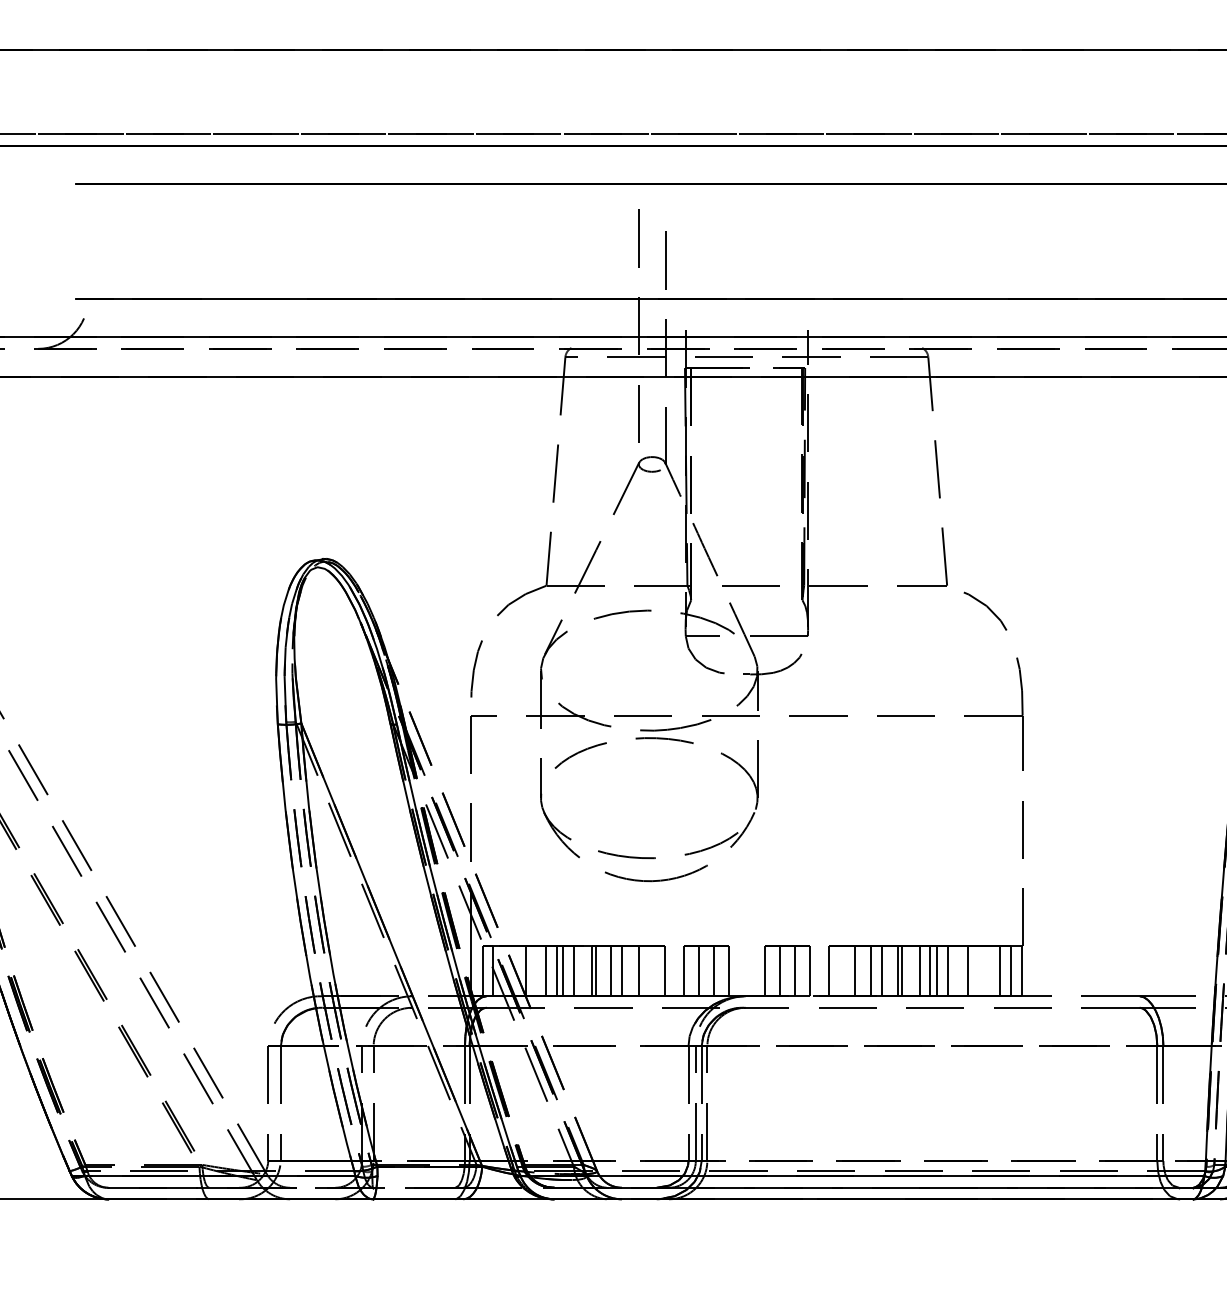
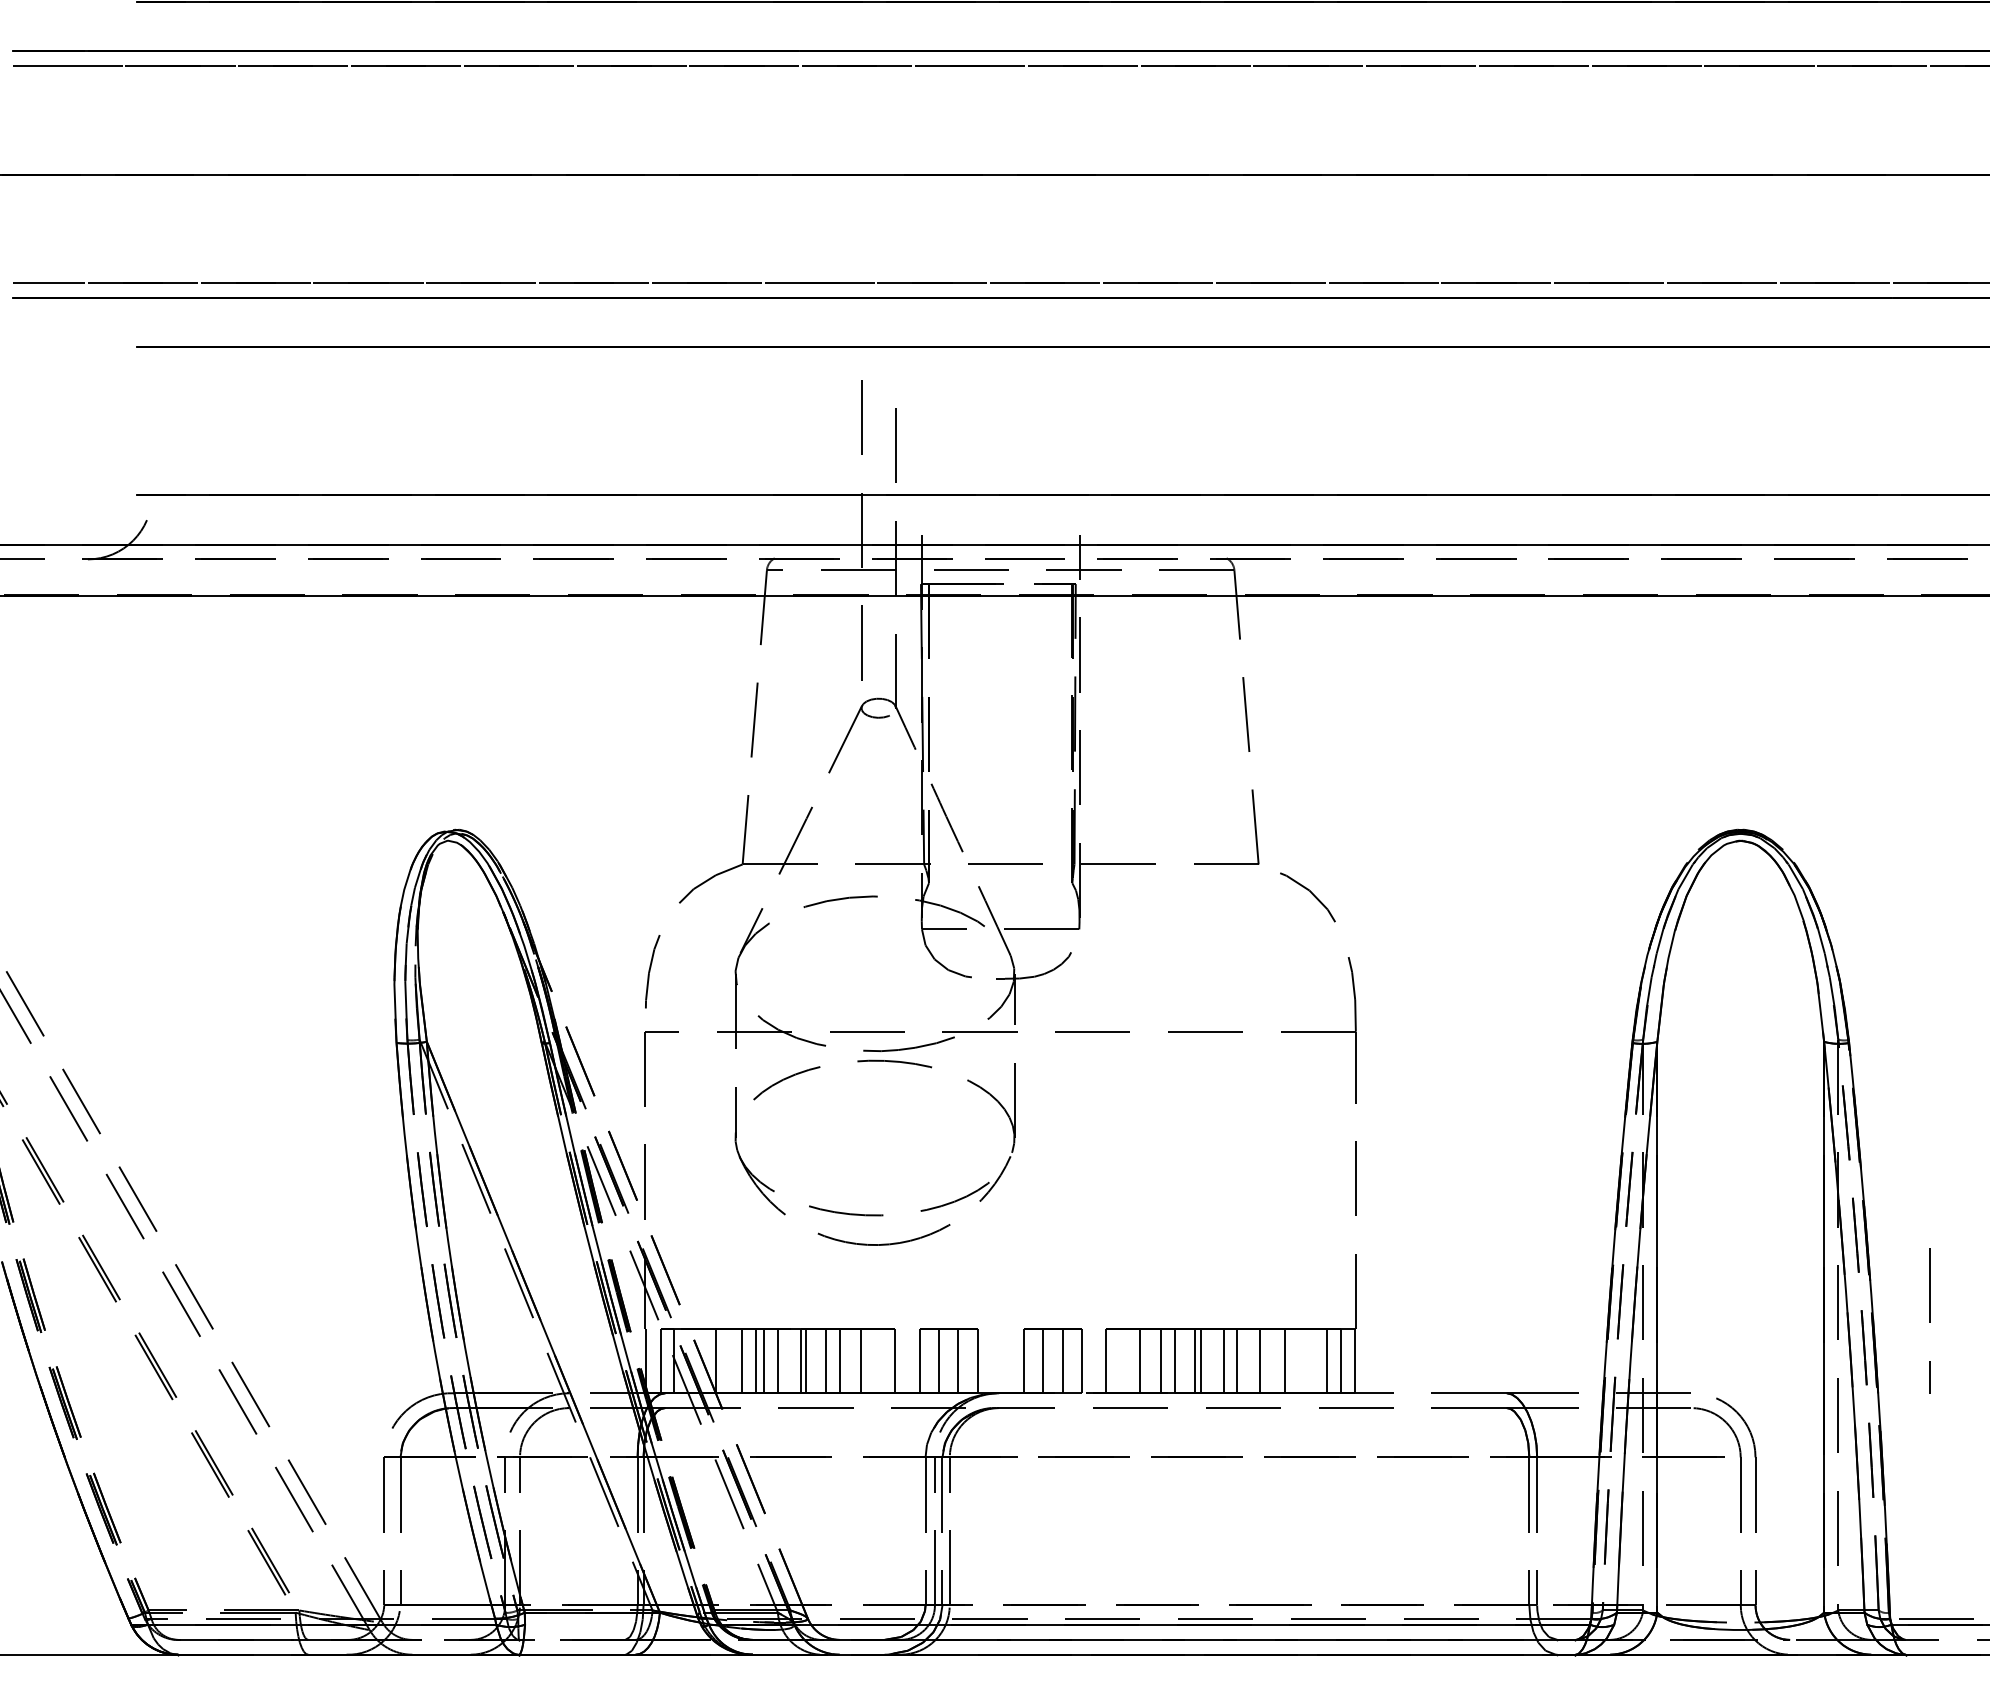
line: (936, 971) -> (1245, 1361), removed

